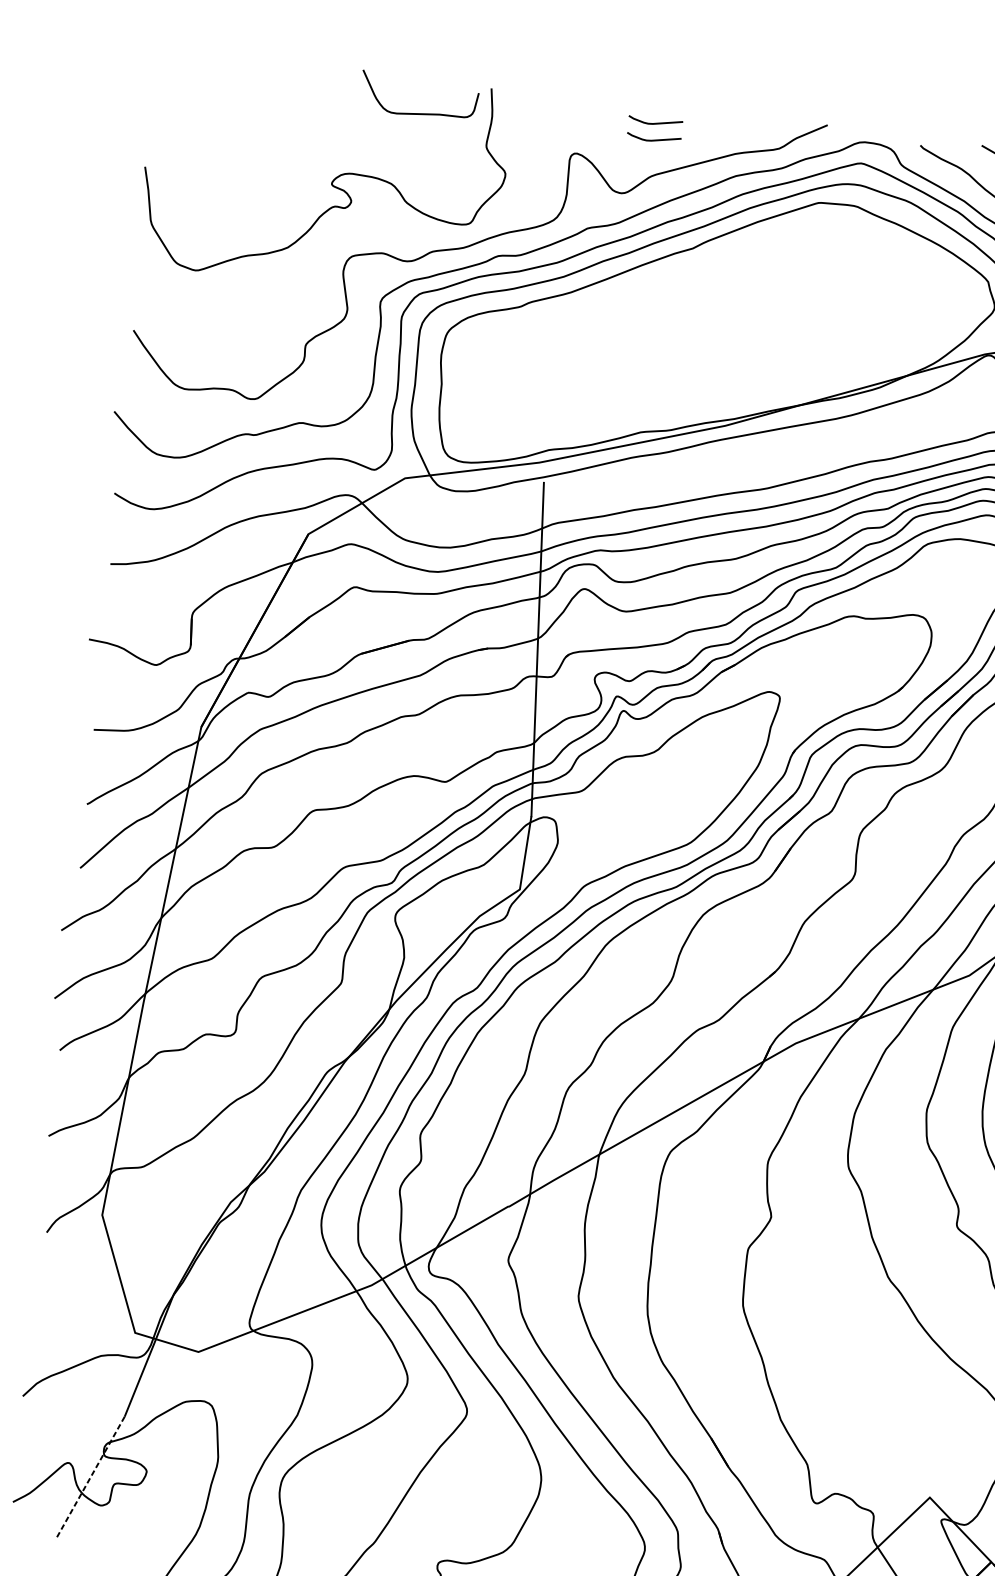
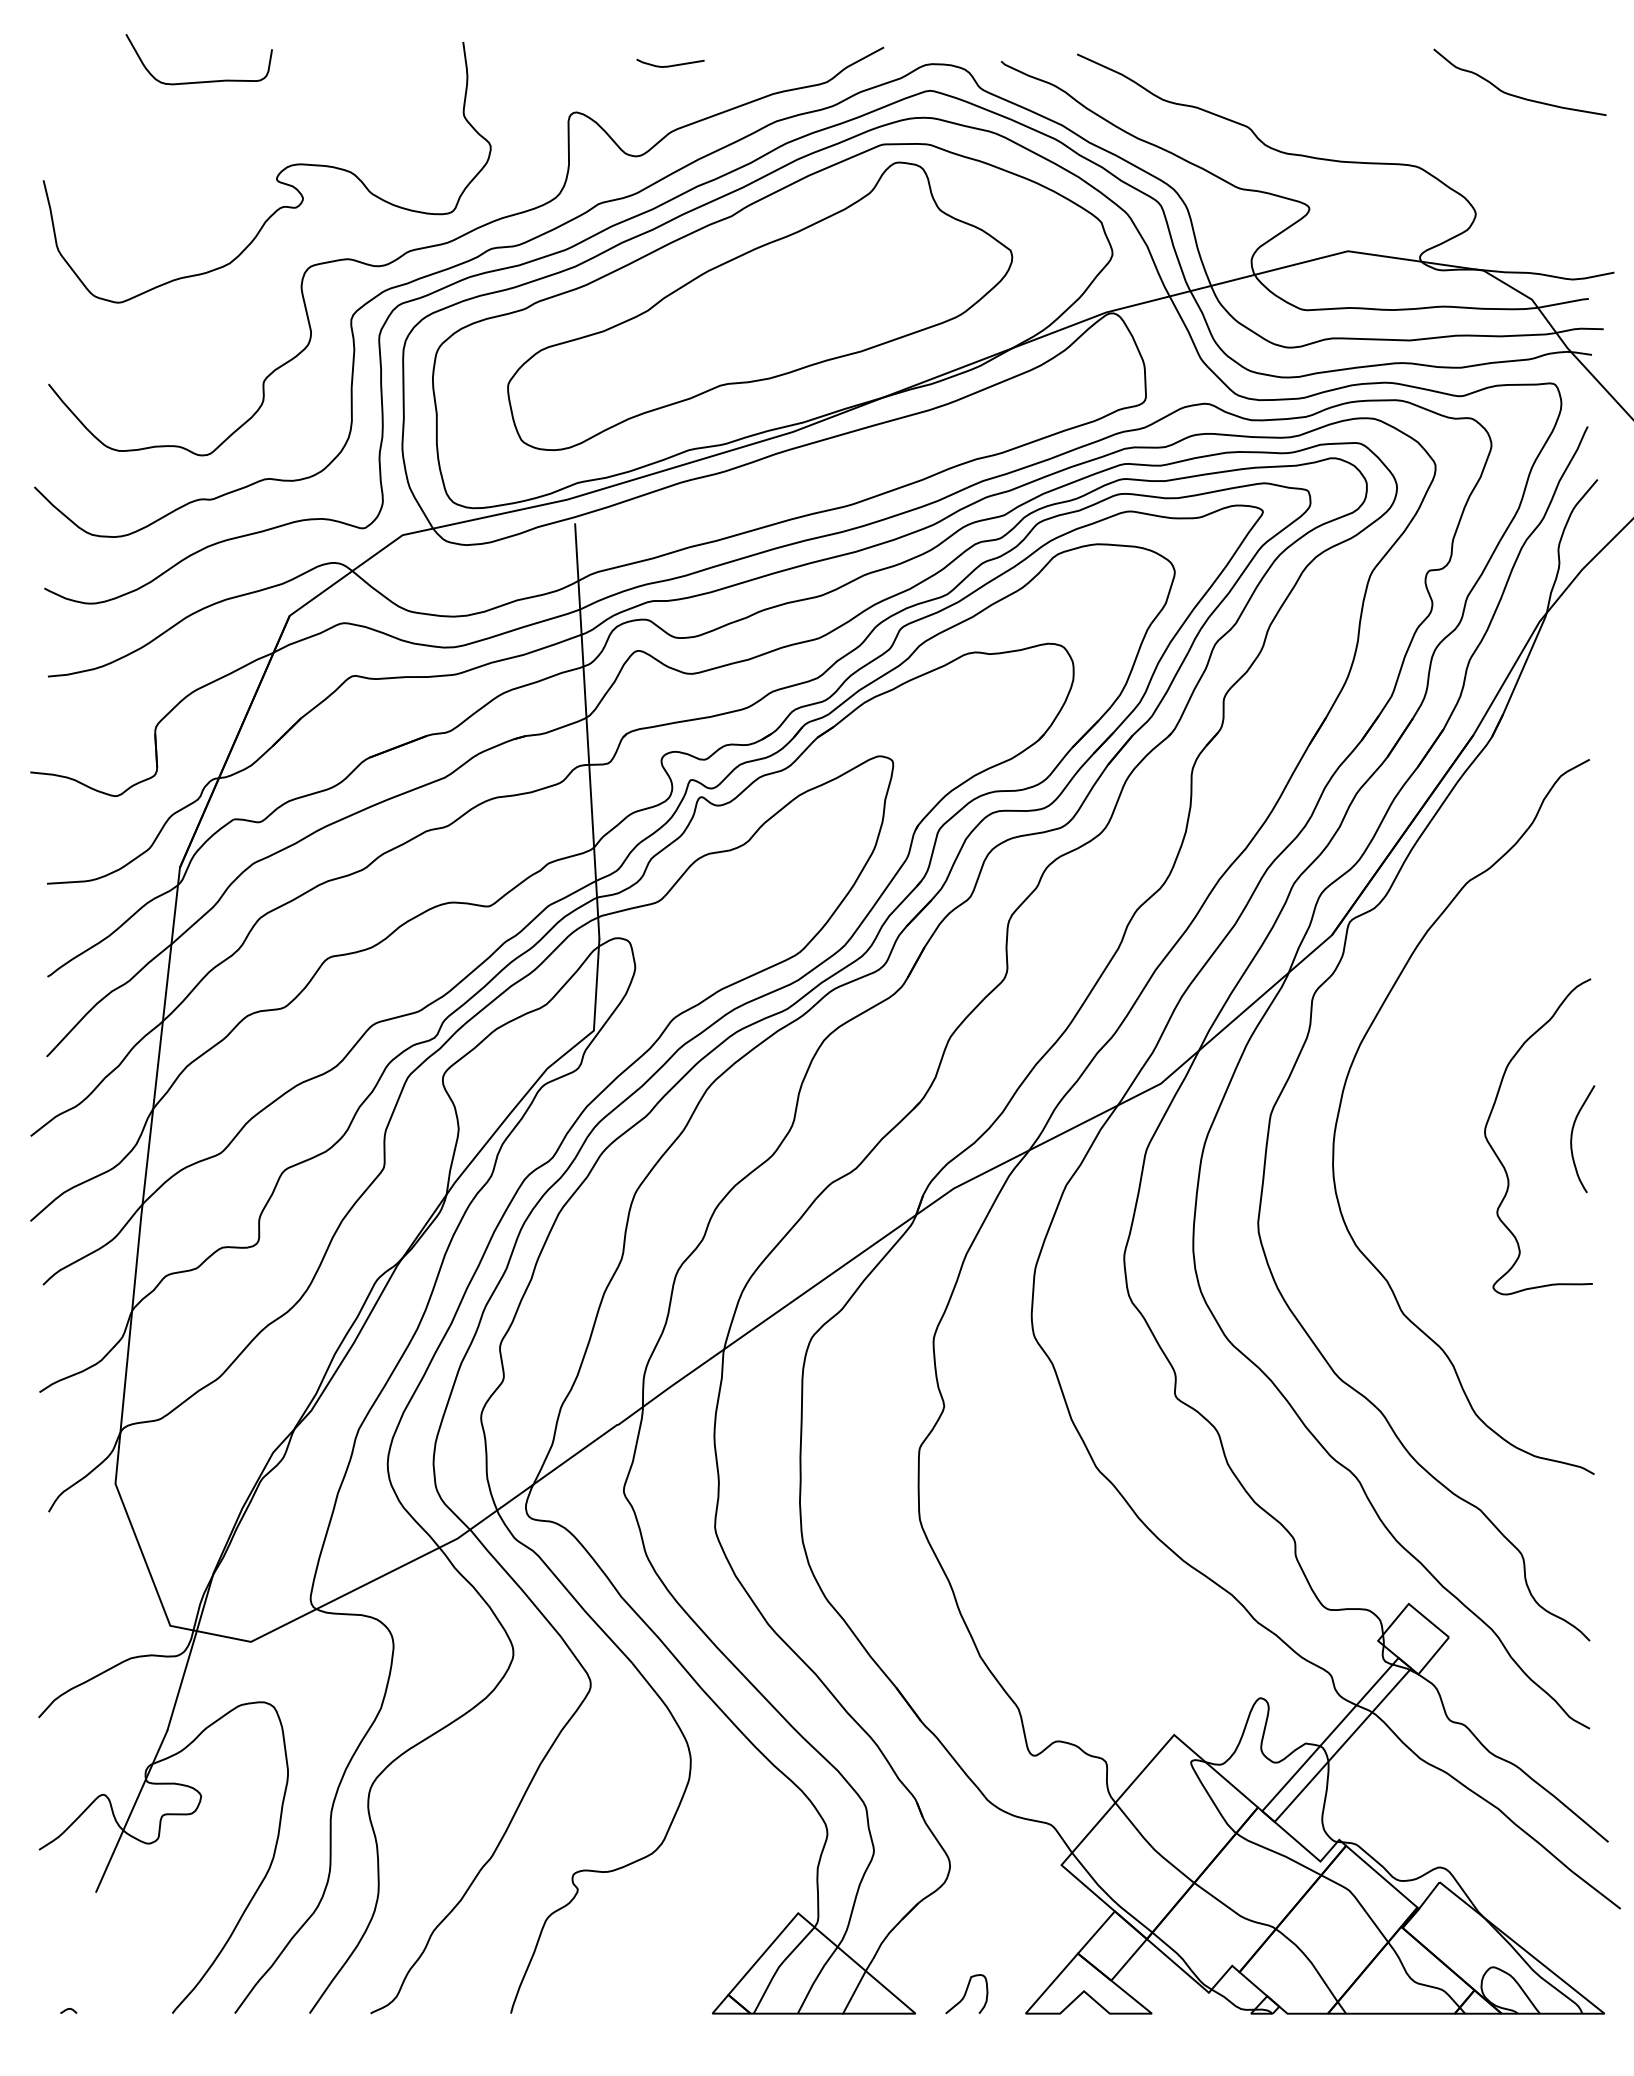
curve: (417, 113) -> (198, 81), moved
curve: (653, 140) -> (670, 86), removed
part: (708, 322) -> (760, 306), added
line: (89, 1478) -> (131, 1811), dashed -> solid

